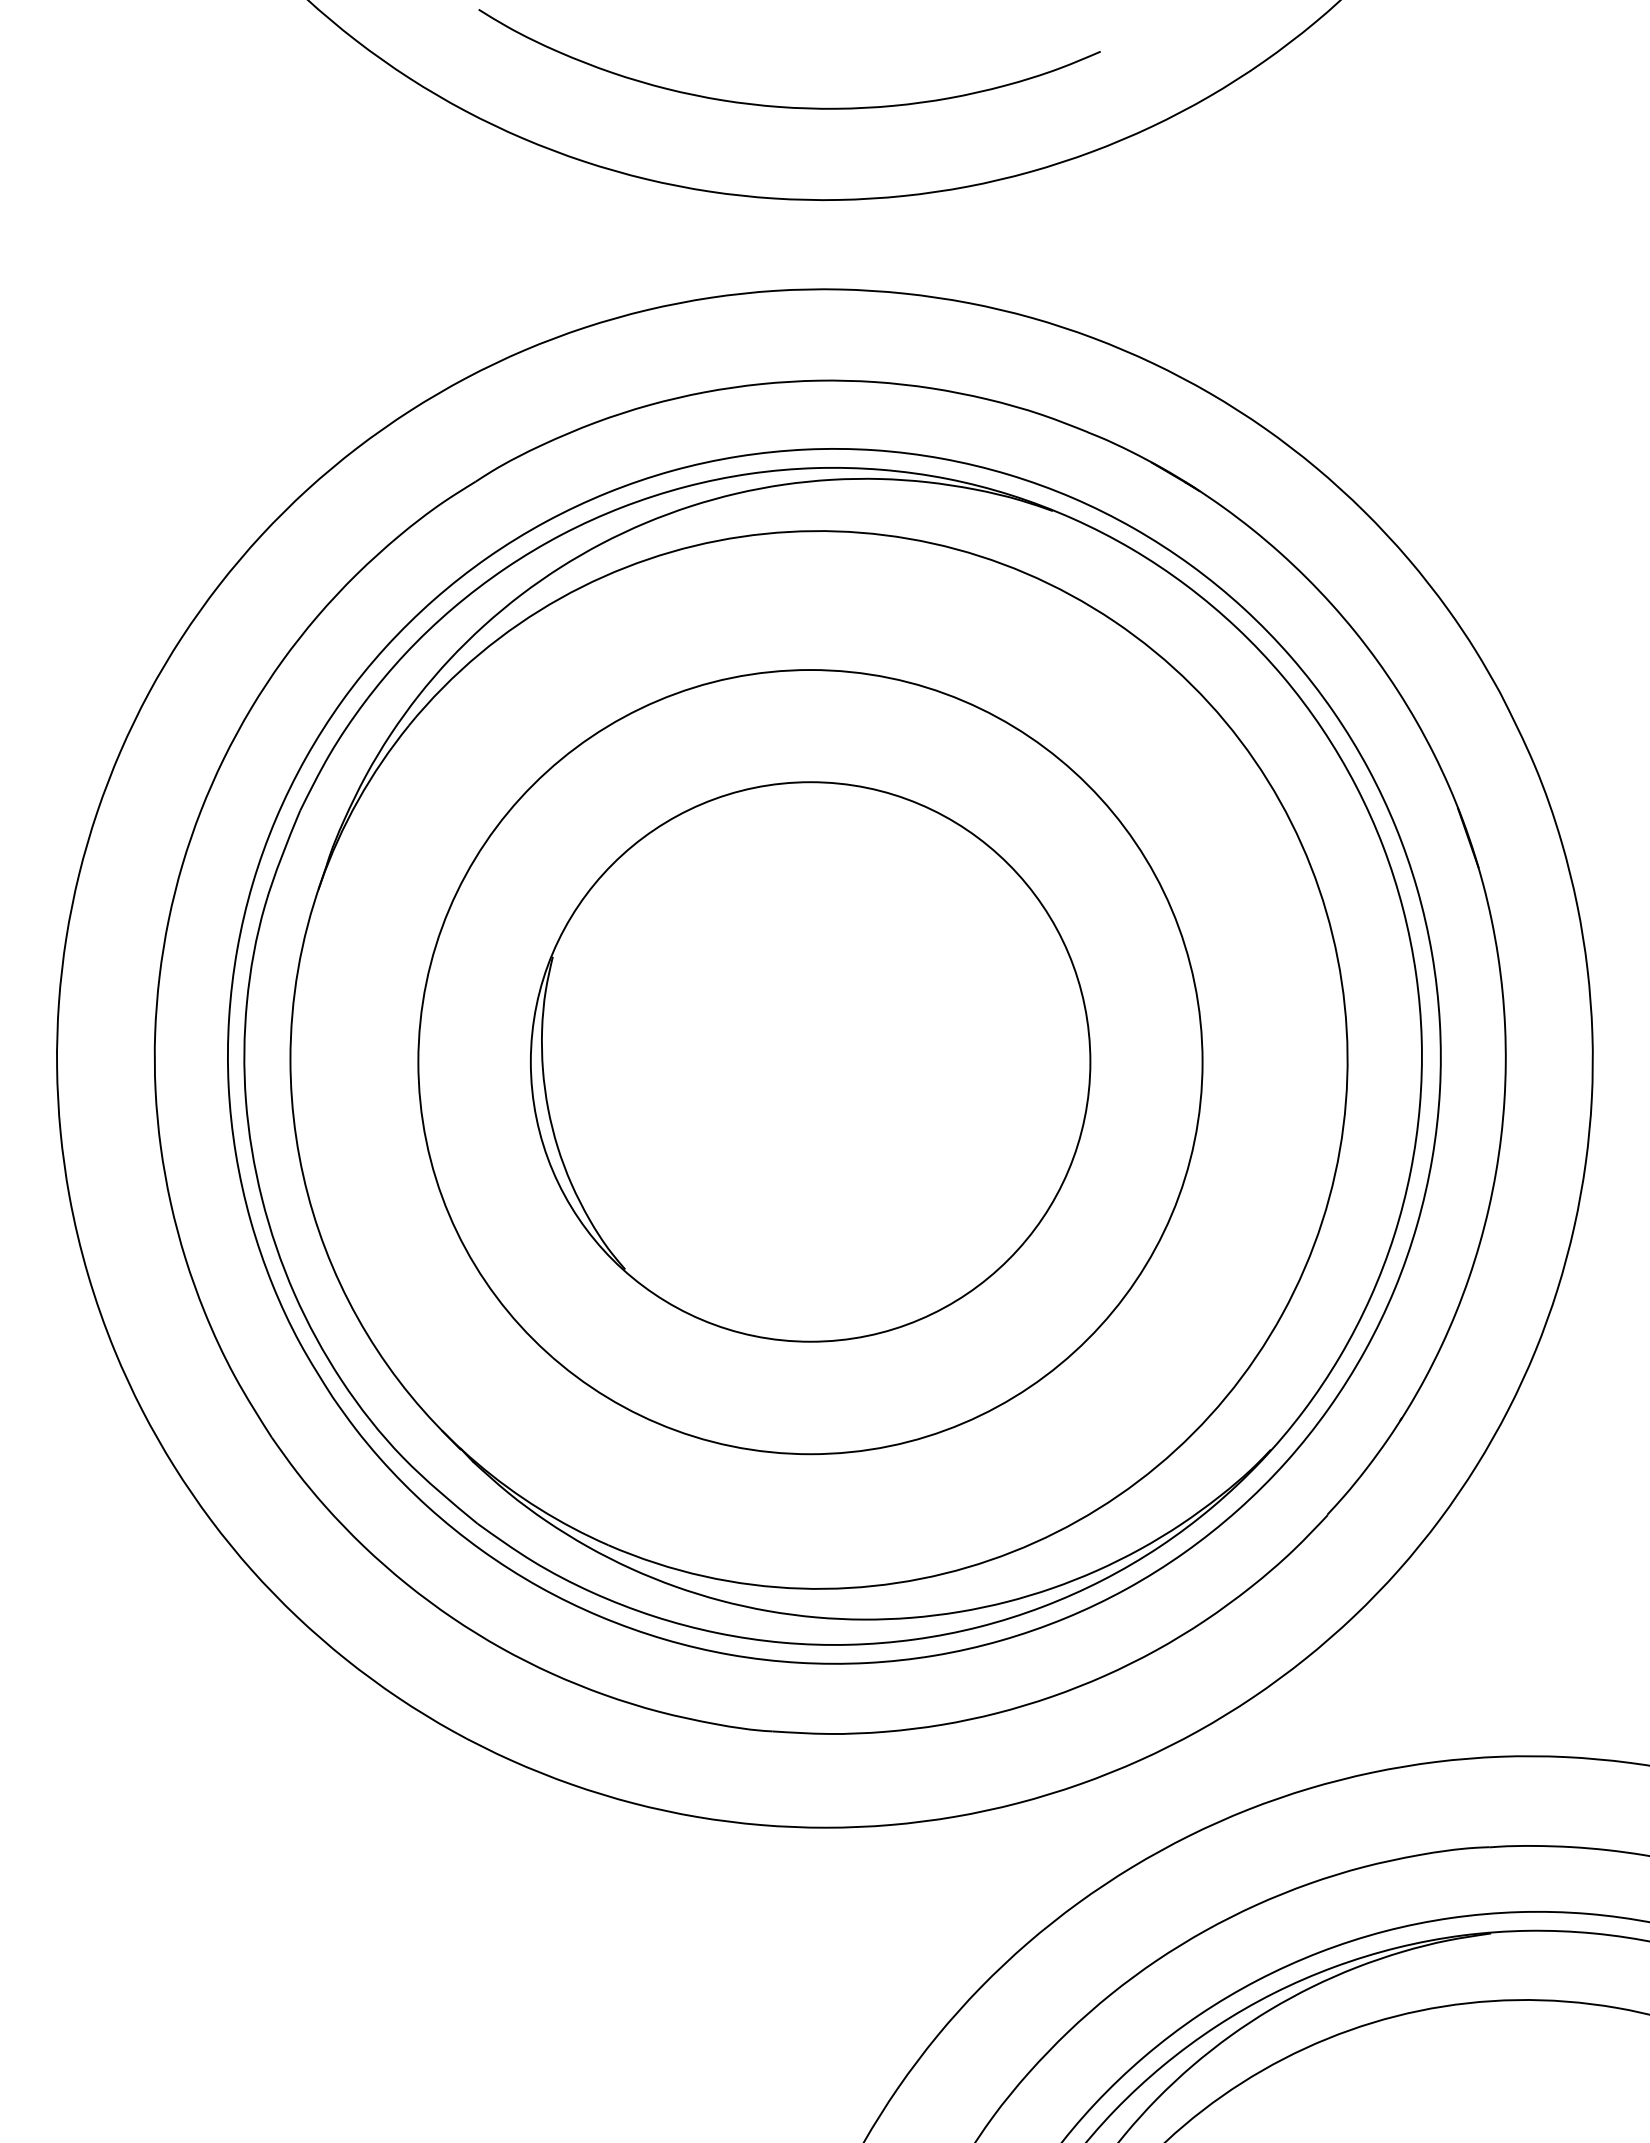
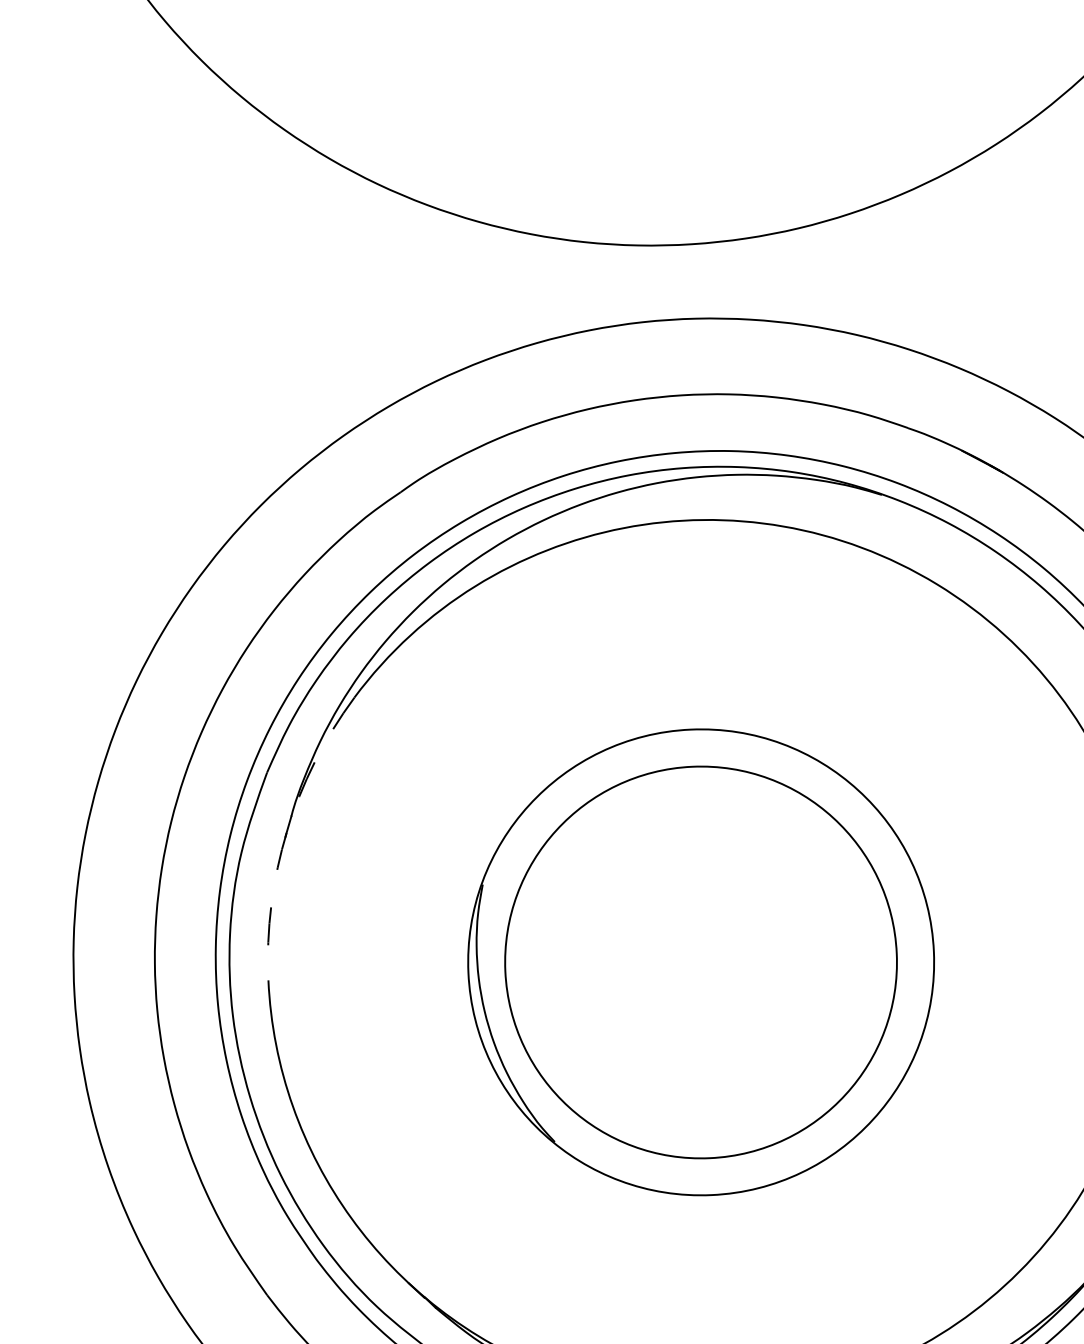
curve: (789, 106) -> (647, 168), removed
arc: (320, 882) -> (286, 831), solid -> dashed
circle: (810, 1062) -> (701, 962), size x0.6

